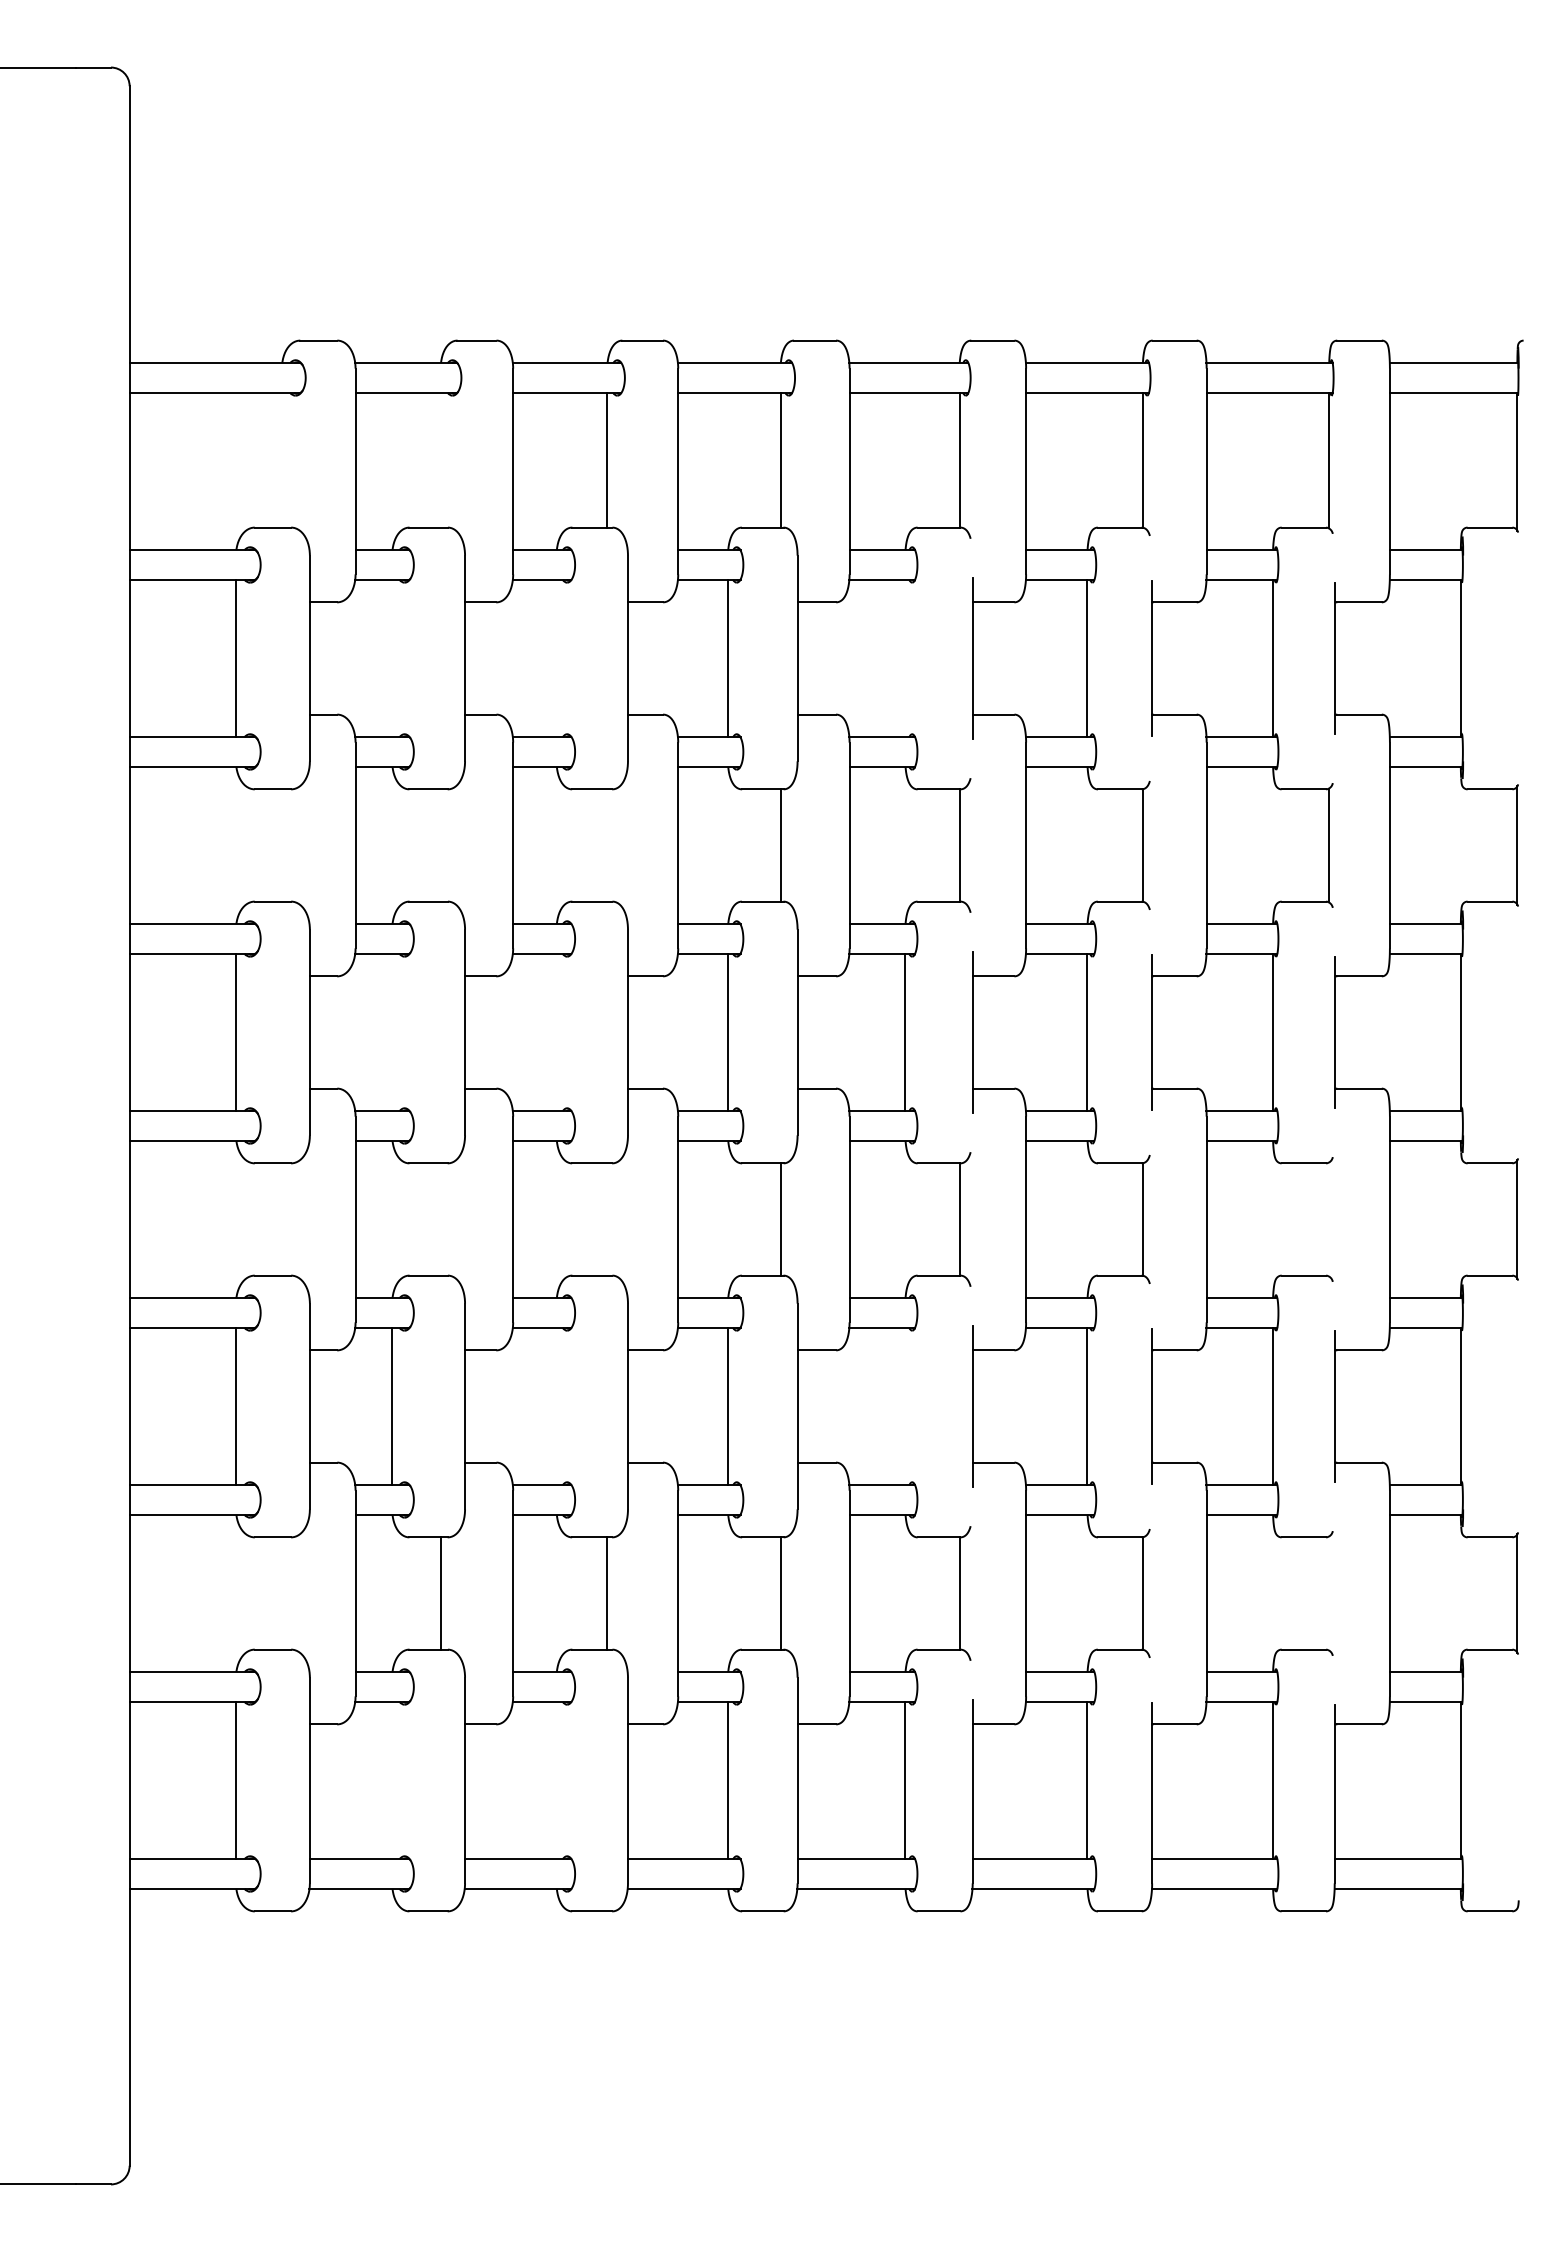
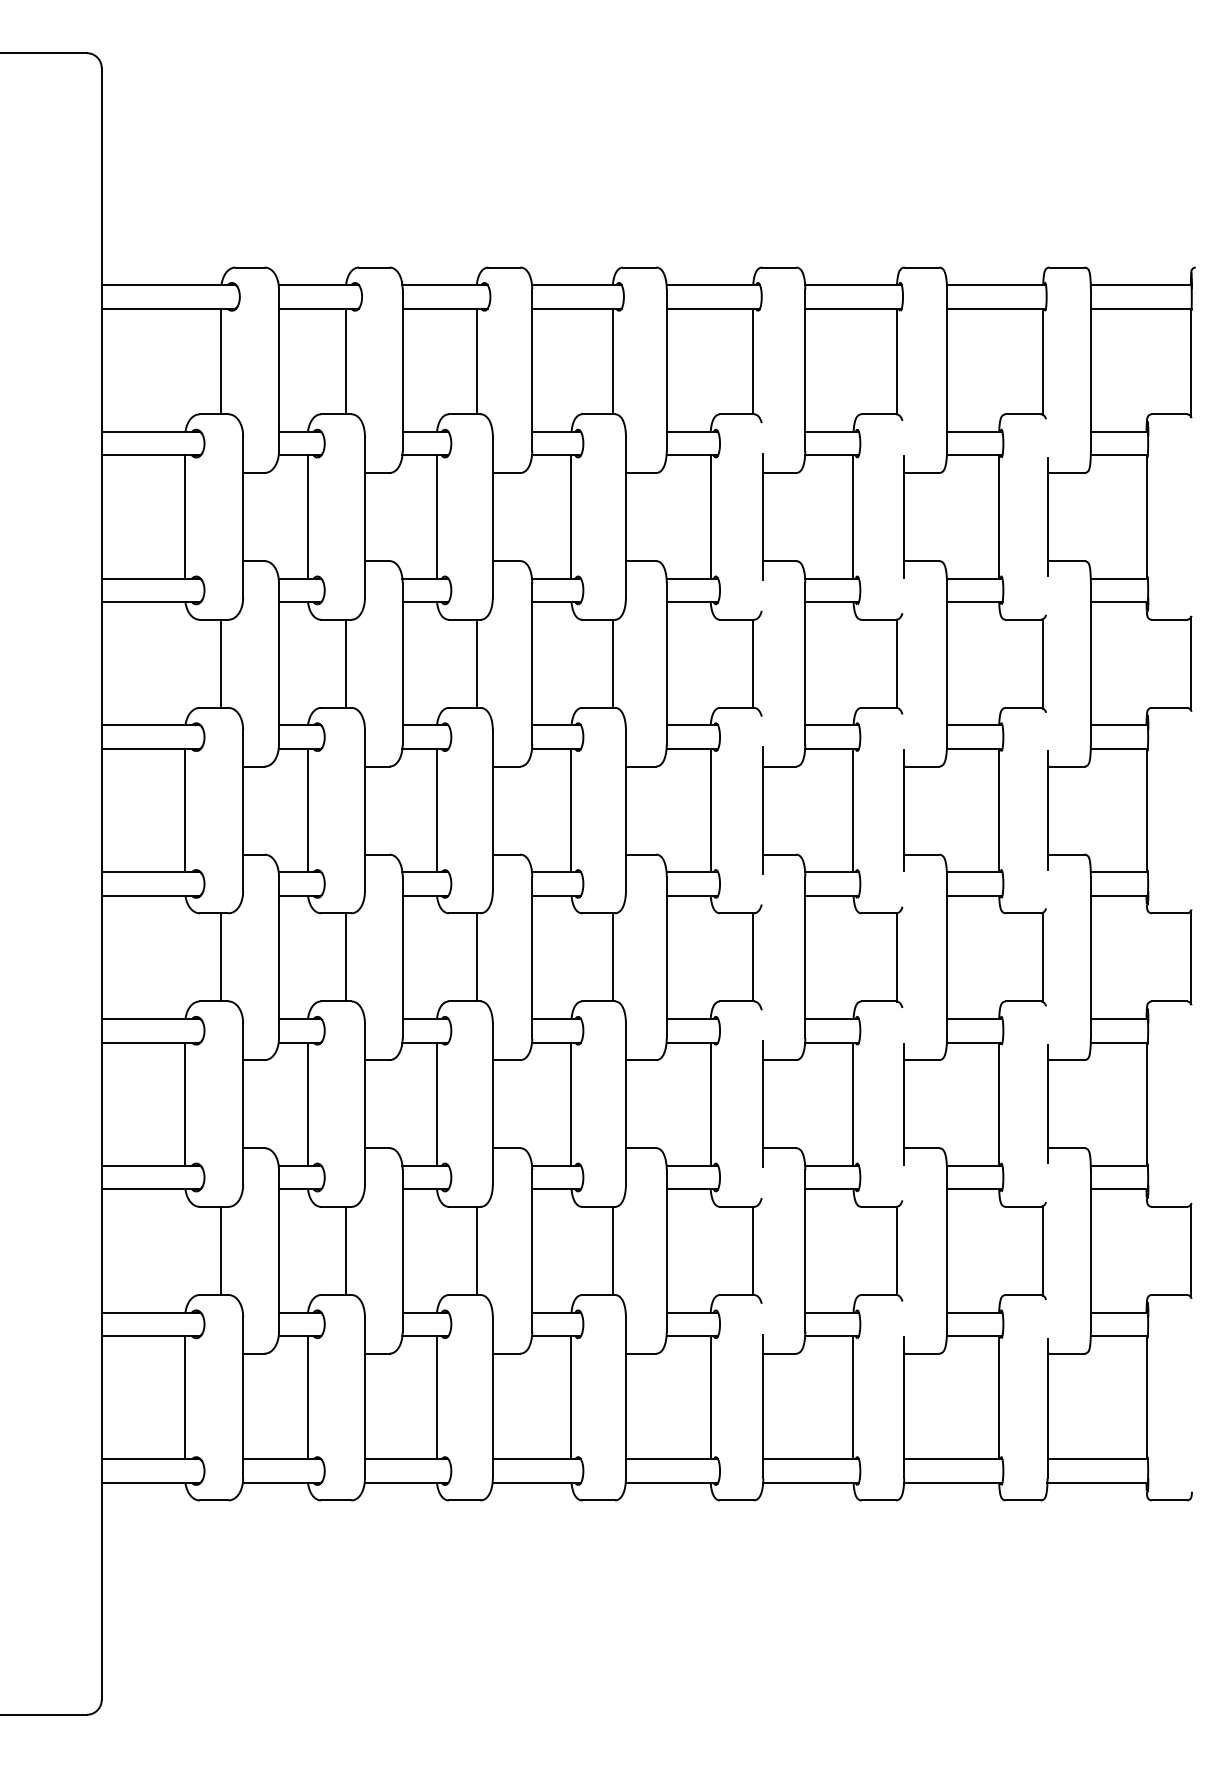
line: (281, 459) -> (220, 360), added
line: (440, 459) -> (345, 360), added
line: (392, 658) -> (307, 517), added
line: (556, 658) -> (436, 517), added
line: (905, 658) -> (710, 517), added
line: (281, 845) -> (220, 663), added
line: (440, 845) -> (345, 663), added
line: (607, 845) -> (476, 663), added
line: (392, 1032) -> (307, 810), added
line: (556, 1032) -> (436, 810), added
line: (281, 1219) -> (220, 957), added
line: (440, 1219) -> (345, 957), added
line: (607, 1219) -> (476, 957), added
line: (1329, 1219) -> (1043, 957), added
line: (556, 1406) -> (436, 1104), added
line: (905, 1406) -> (710, 1104), added
line: (281, 1593) -> (220, 1250), added
line: (1329, 1593) -> (1043, 1250), added
line: (392, 1780) -> (307, 1397), added
line: (556, 1780) -> (436, 1397), added

